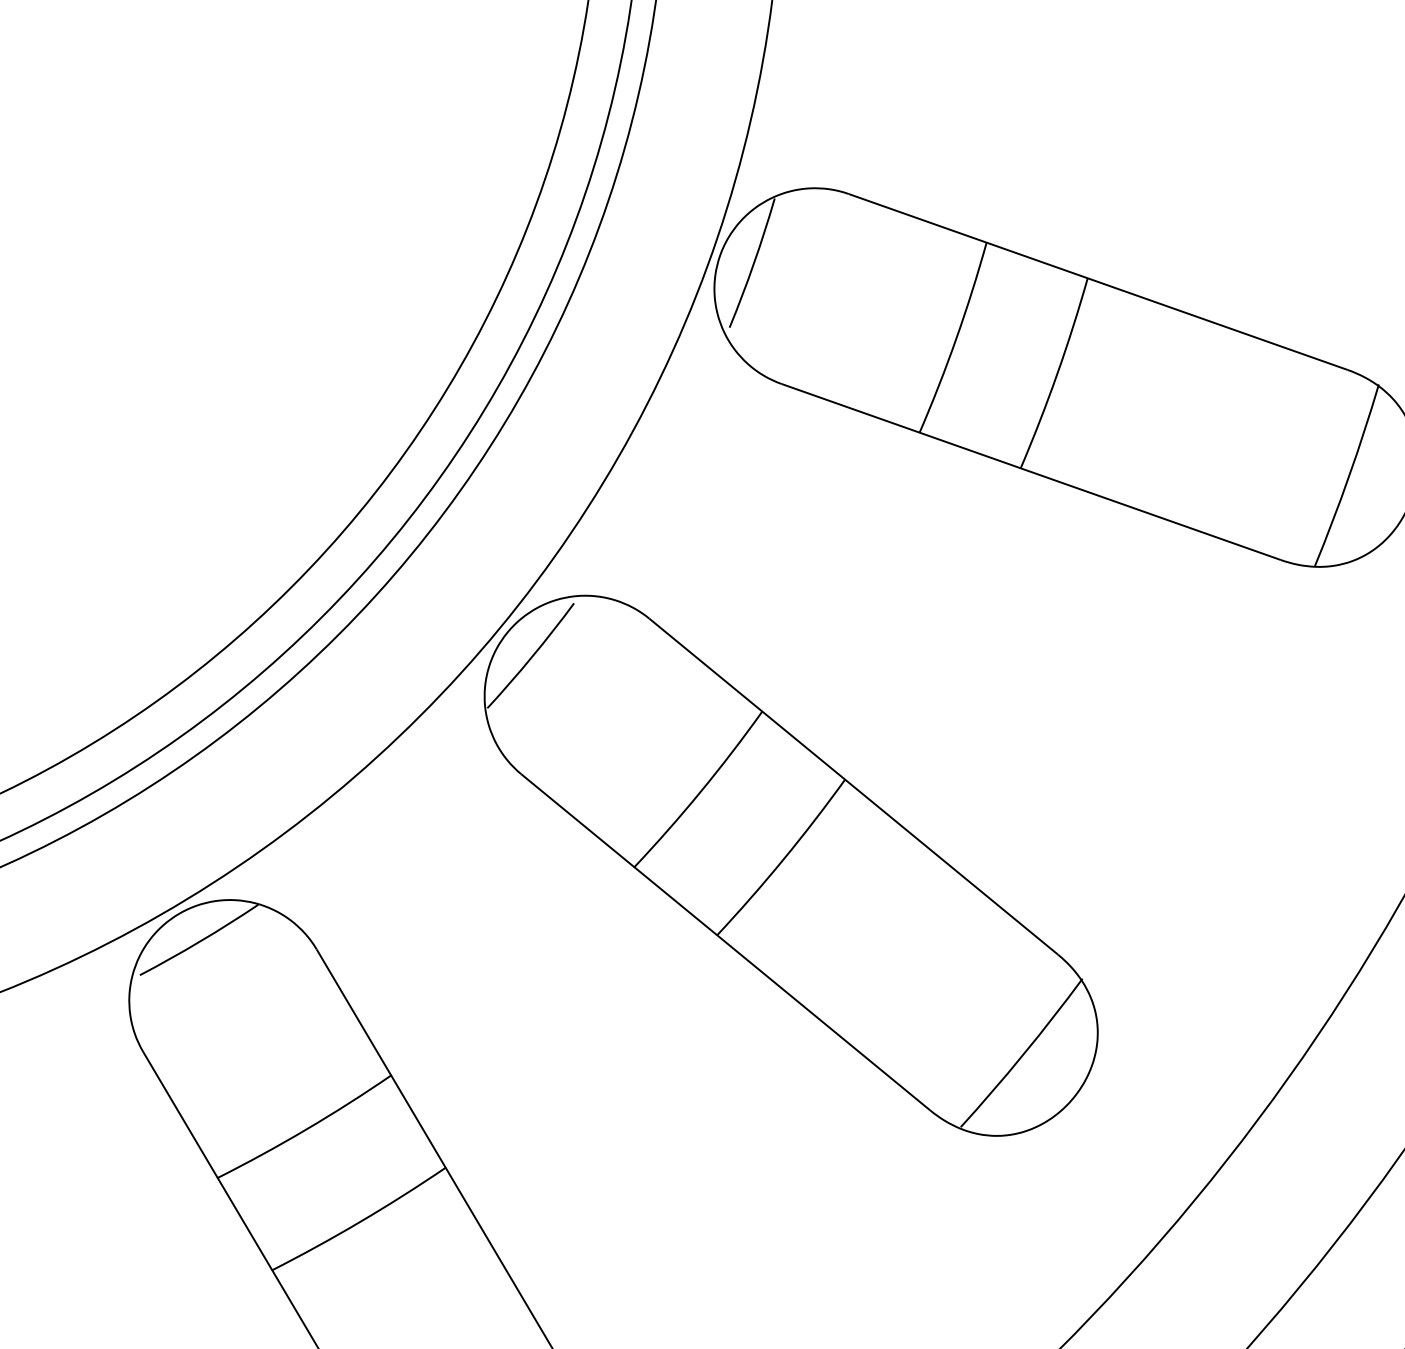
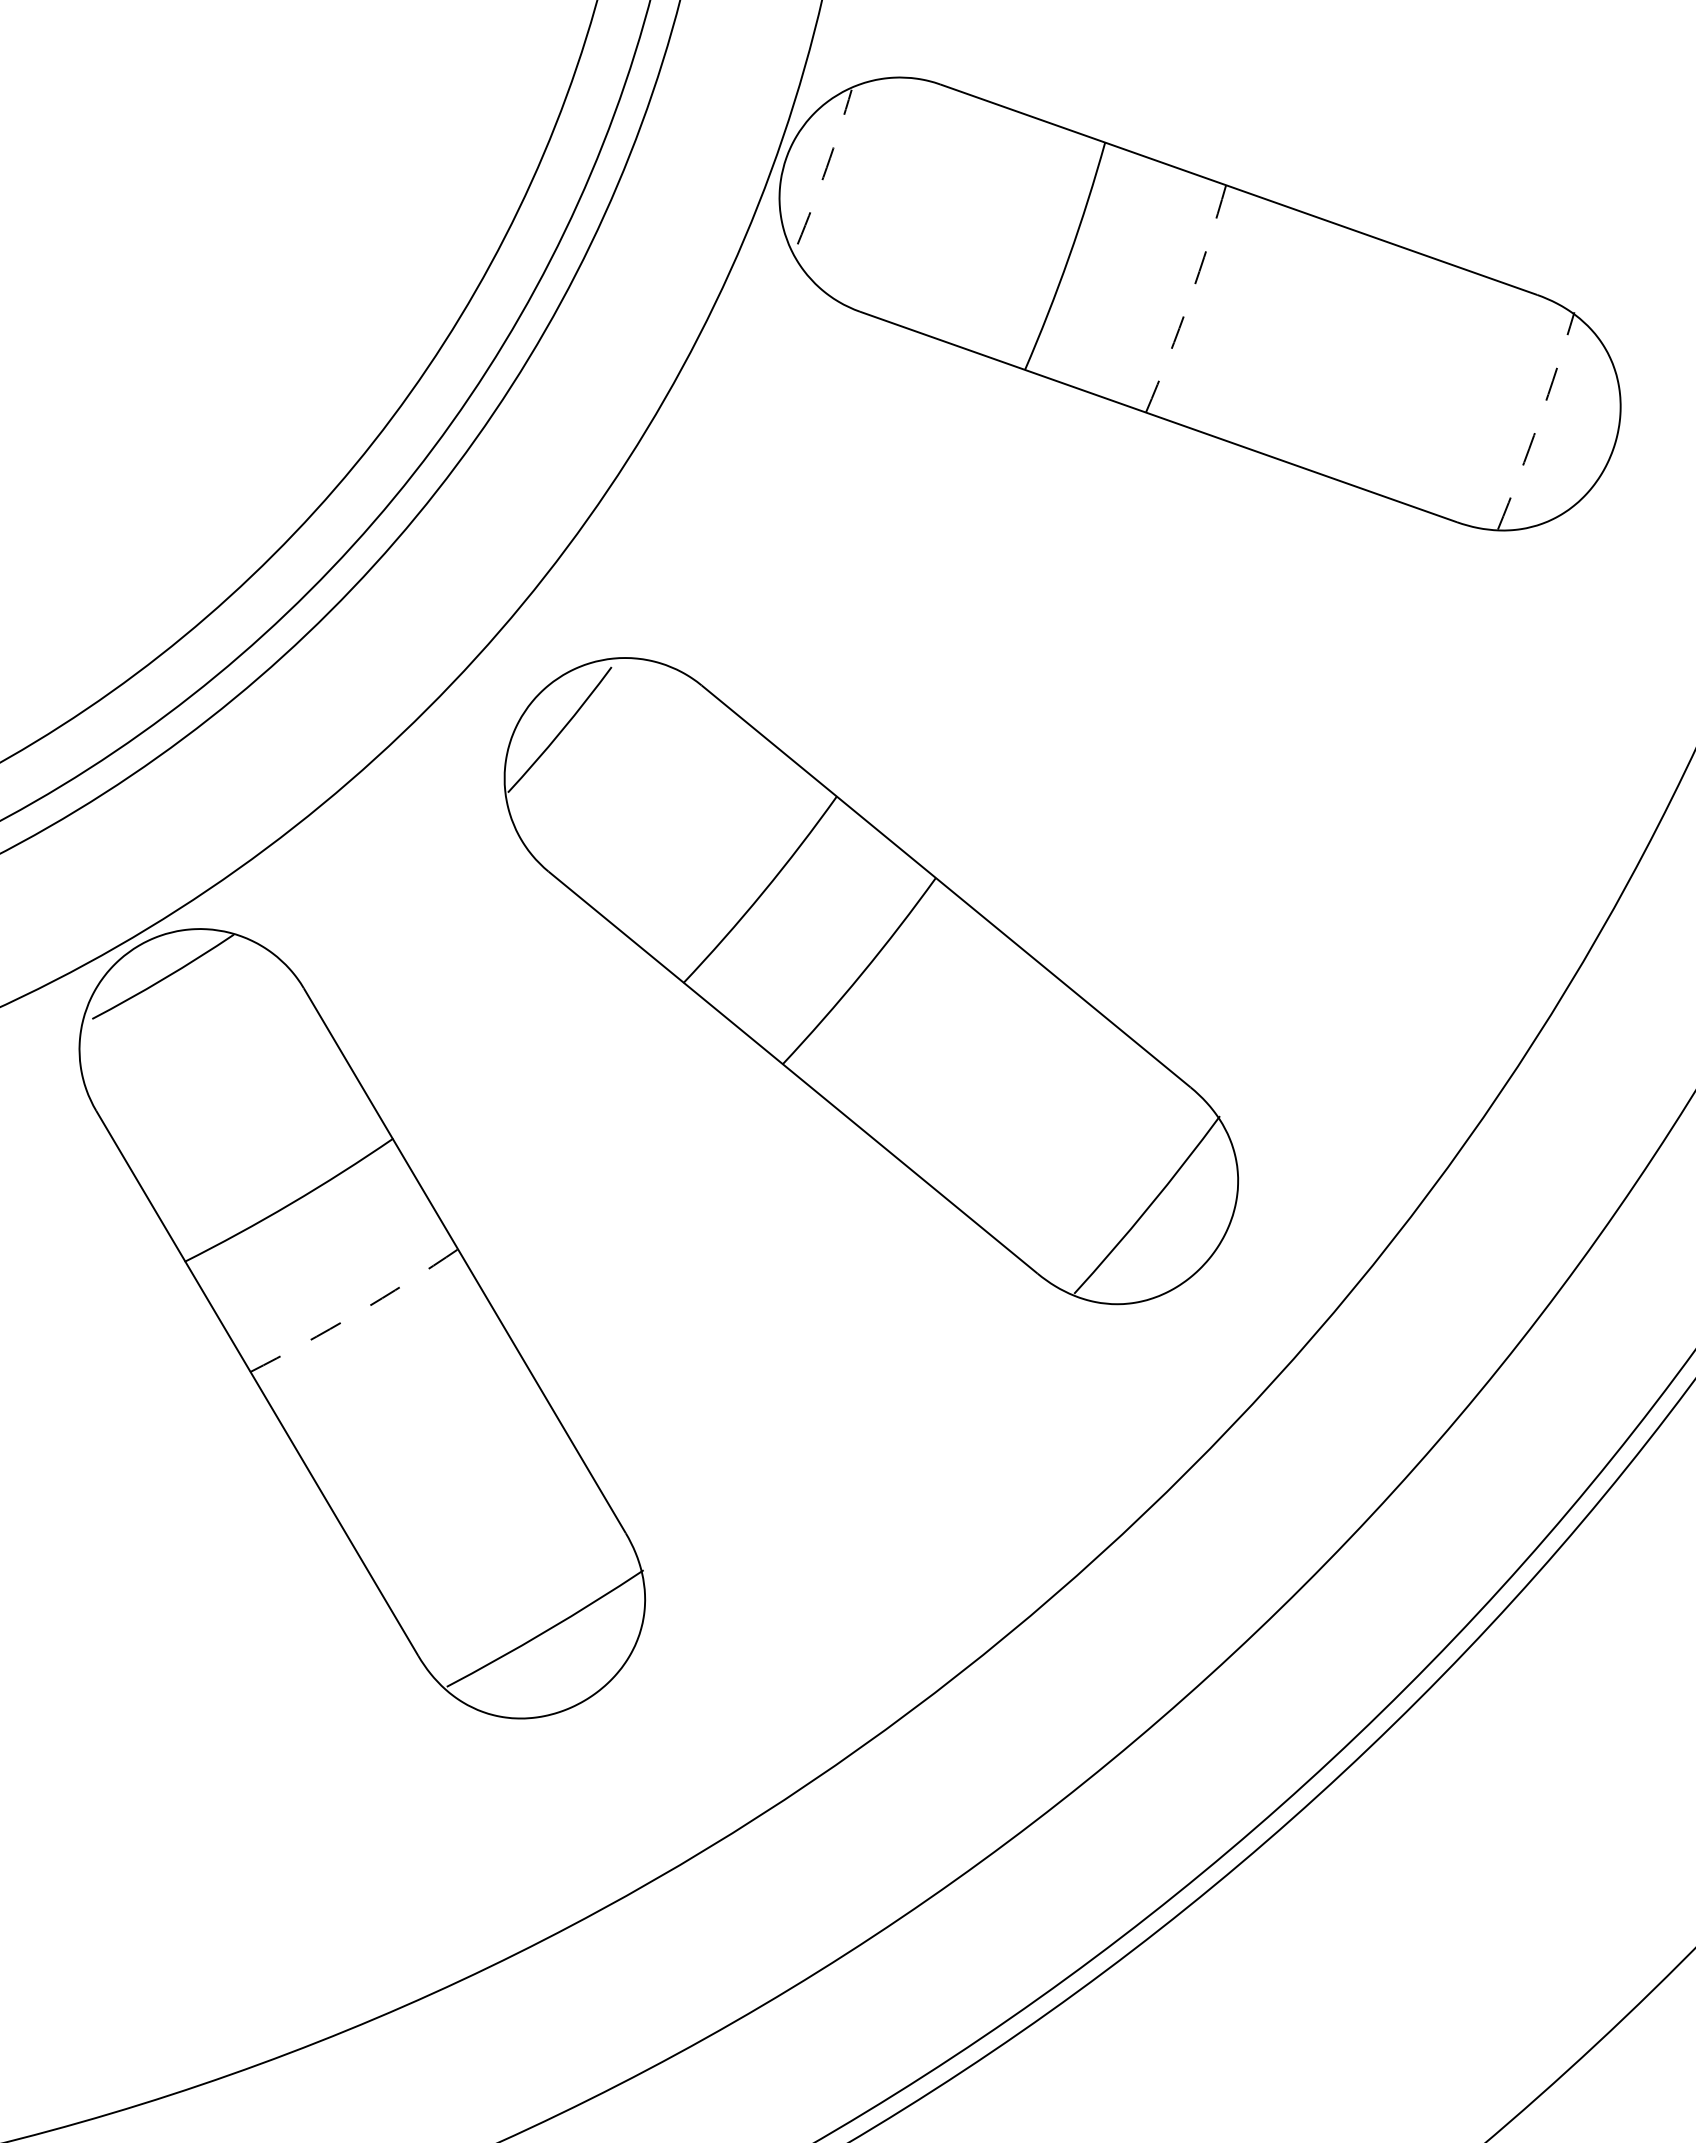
arc: (753, 263) -> (826, 167), solid -> dashed
arc: (1057, 374) -> (1189, 300), solid -> dashed
arc: (1348, 475) -> (1538, 421), solid -> dashed
part: (791, 866) -> (871, 981), moved
arc: (360, 1221) -> (356, 1313), solid -> dashed

